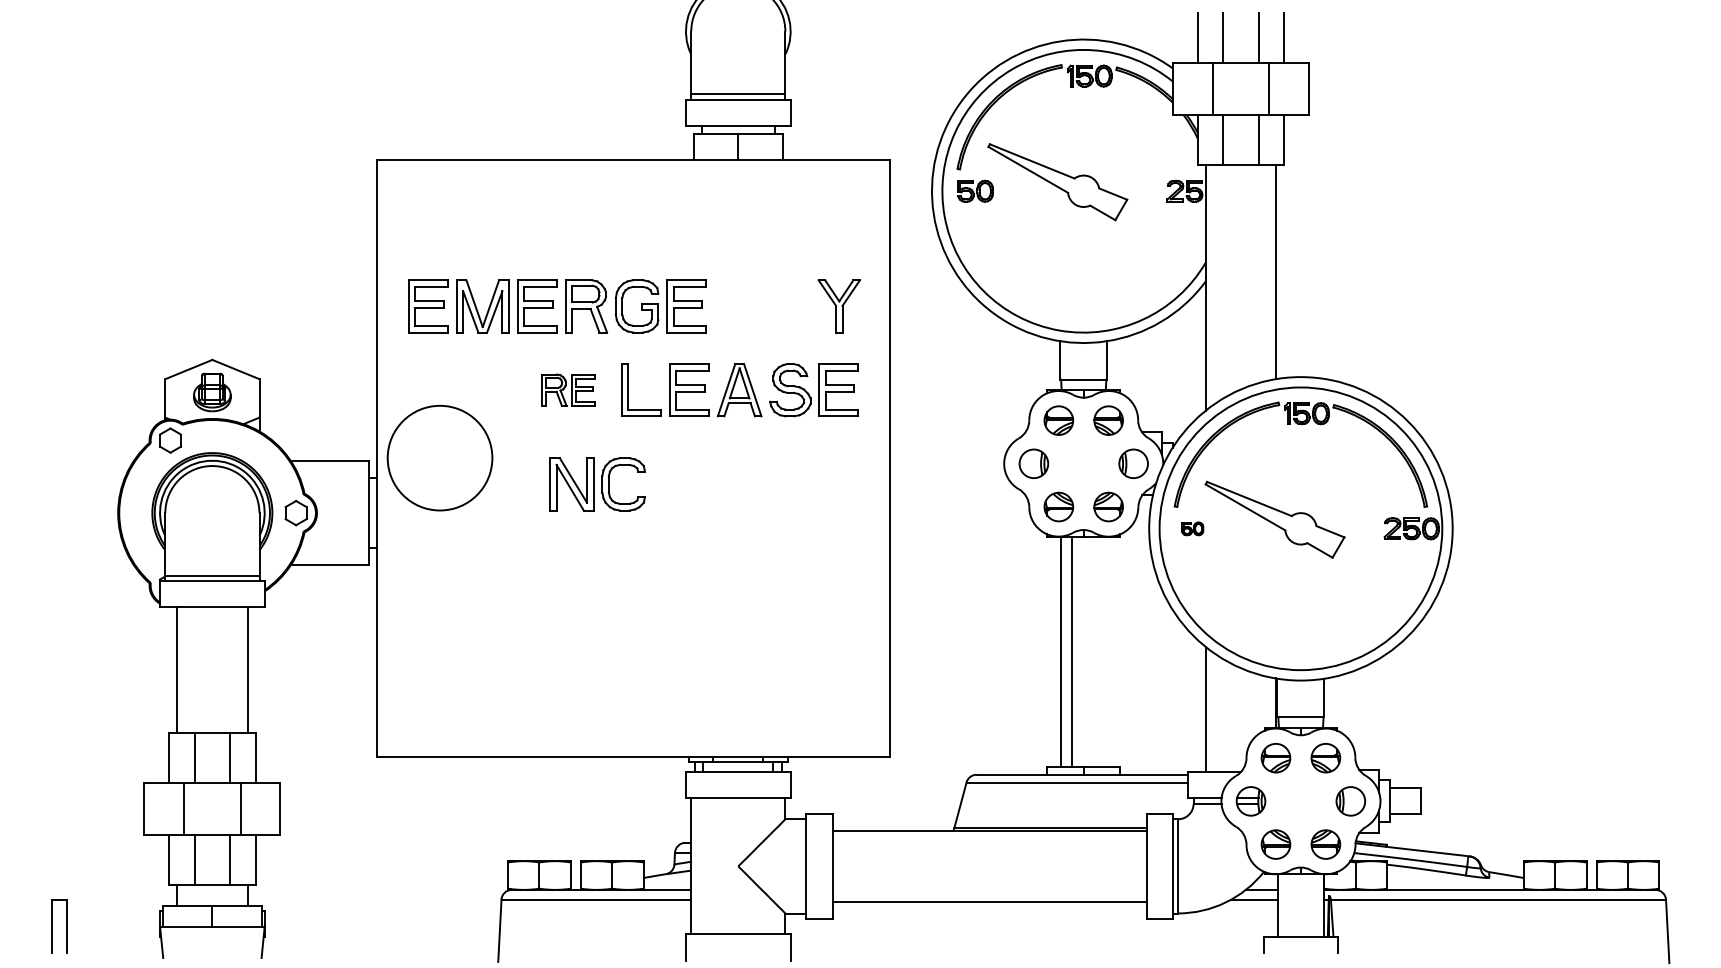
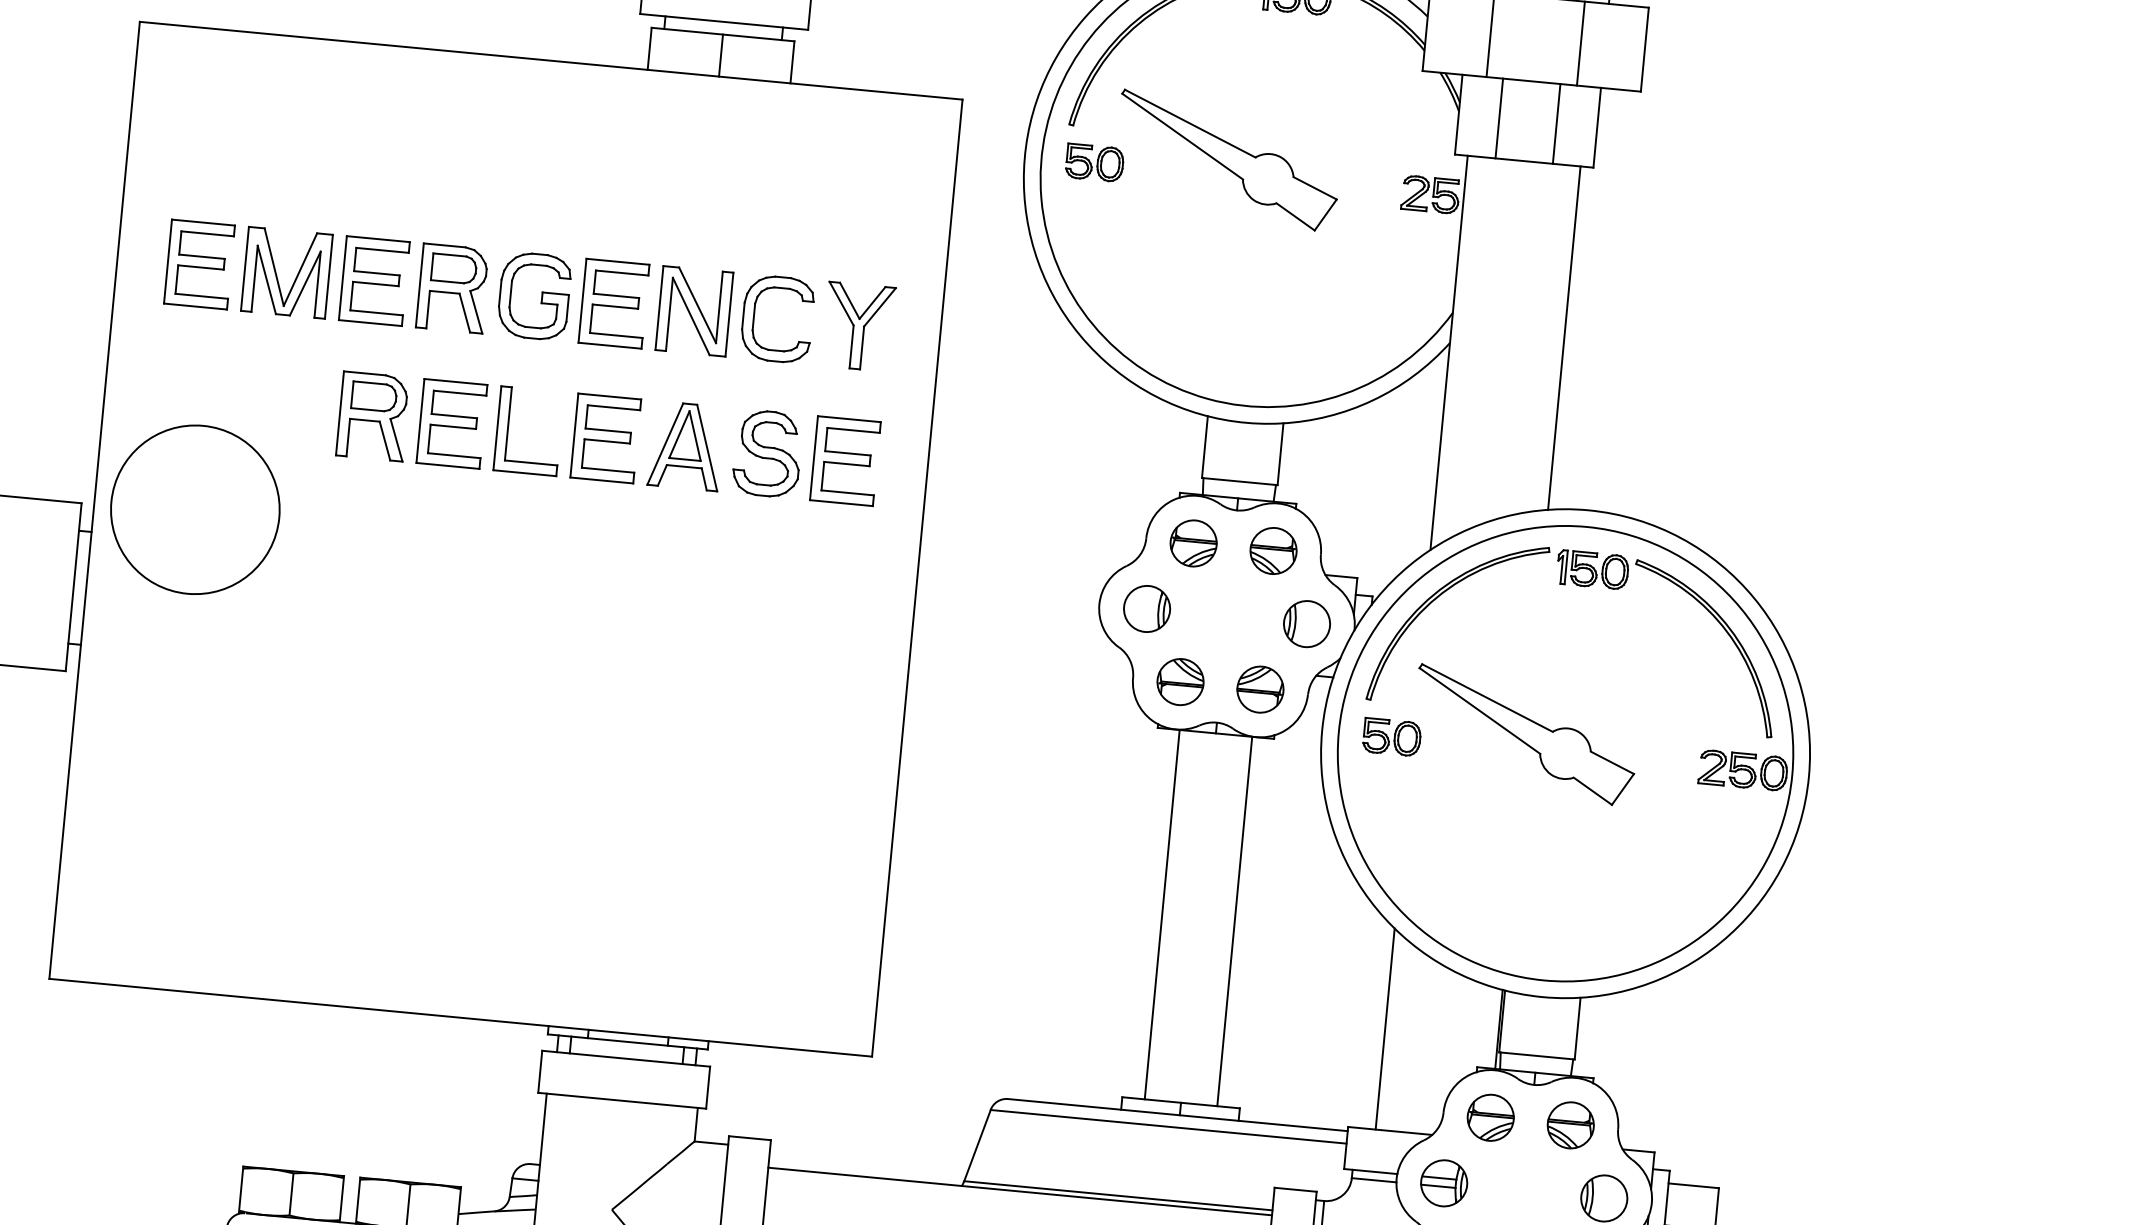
part: (568, 390) -> (411, 420), size x1.67
part: (597, 484) -> (735, 315), moved
part: (1192, 528) -> (1391, 736), size x1.67
line: (1072, 651) -> (1235, 920), moved

